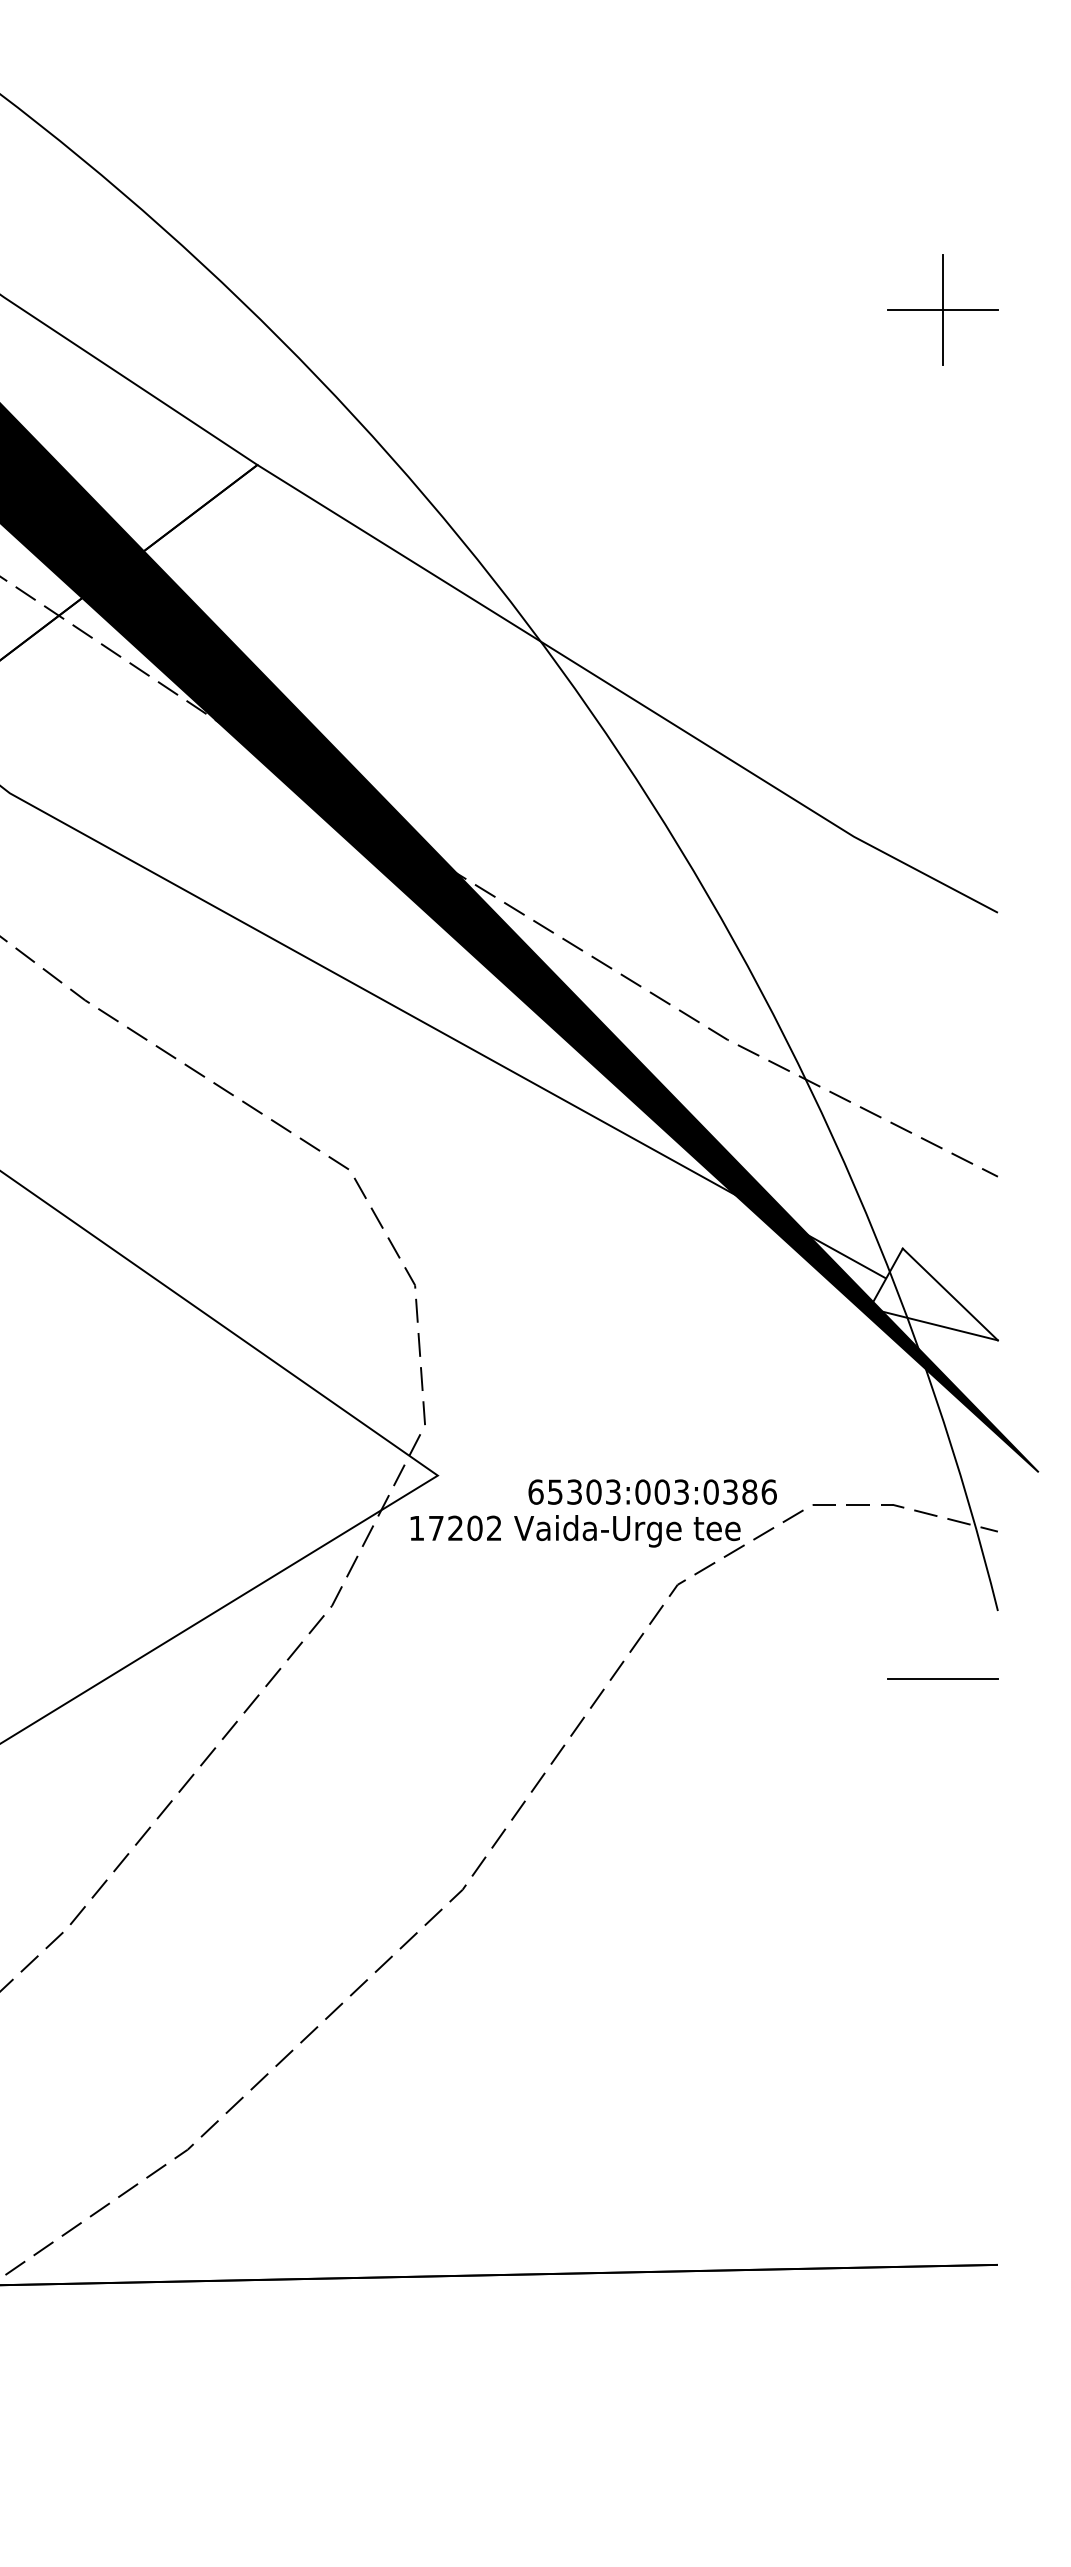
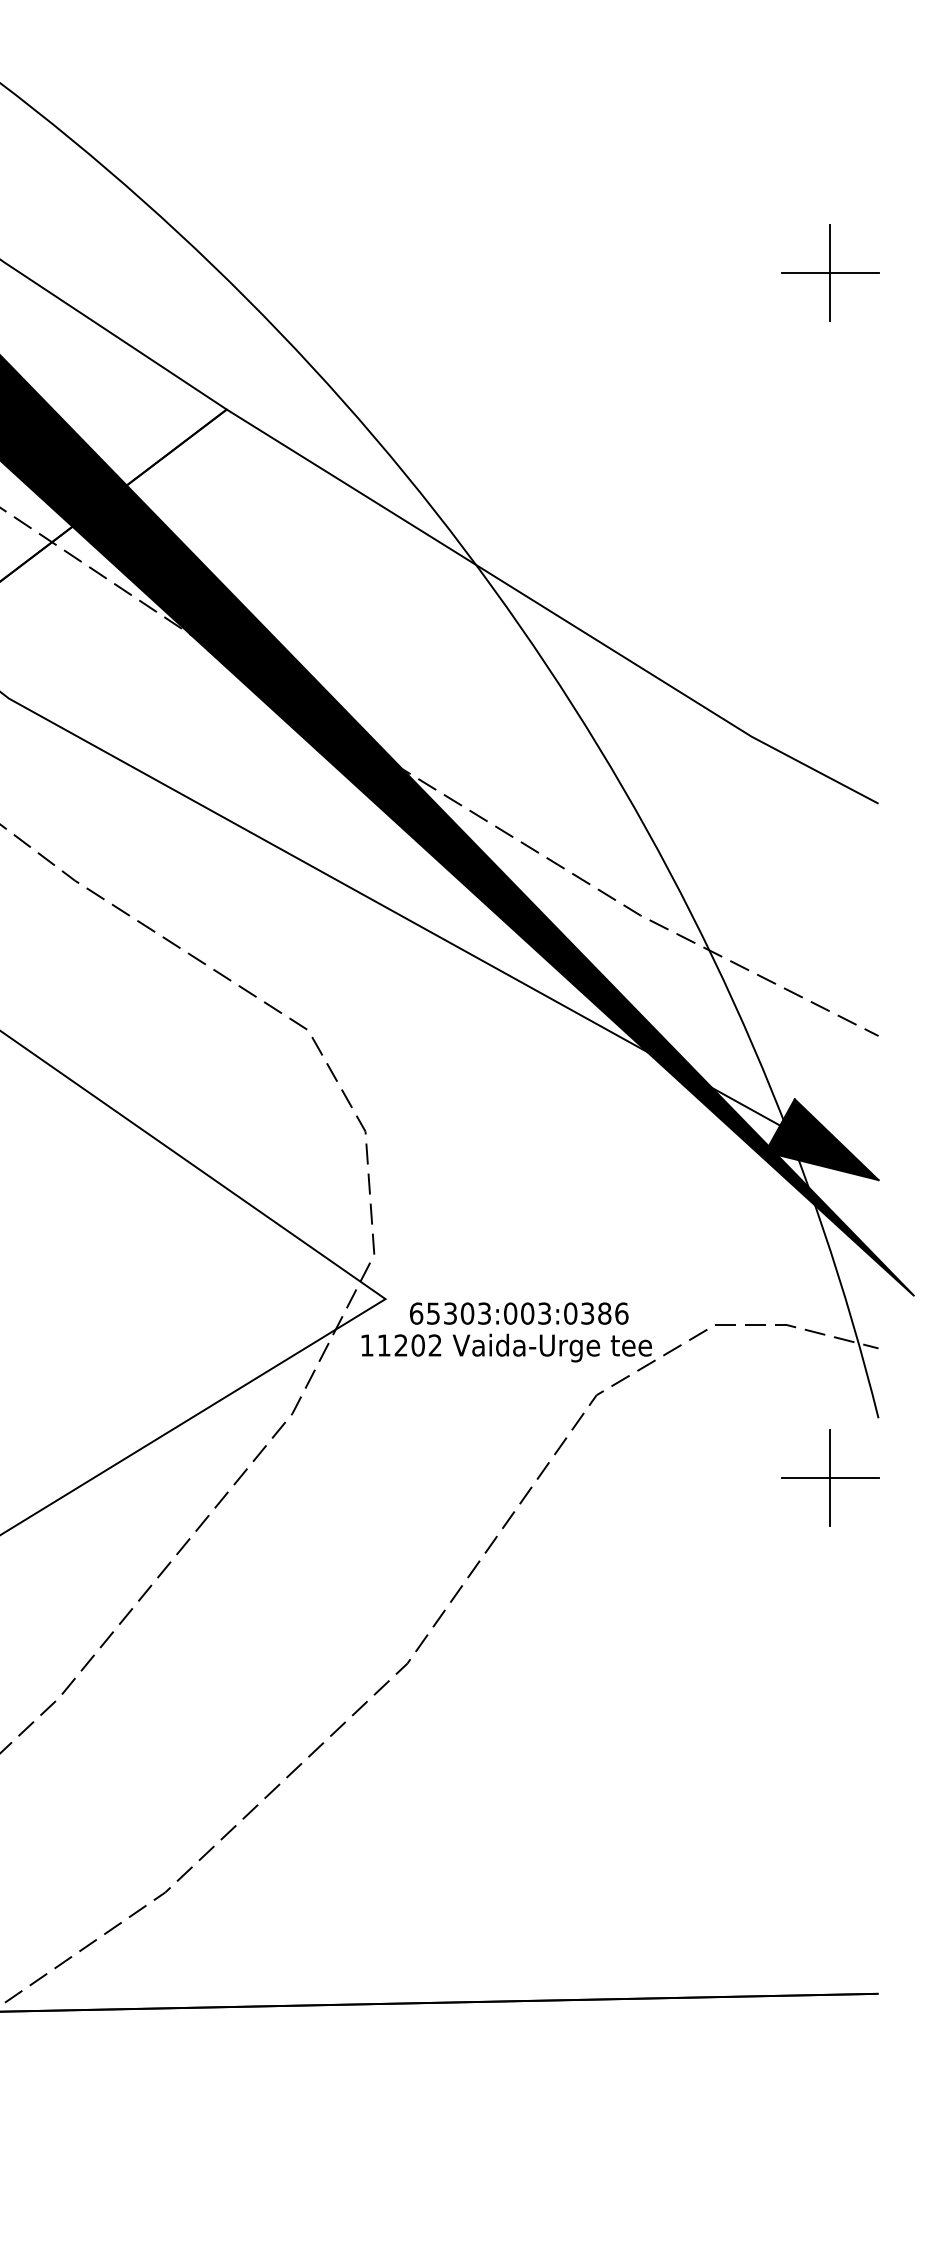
fill: (933, 1294) -> (821, 1139), added
text: (652, 1491) -> (519, 1313), moved
text: (436, 1528) -> (384, 1345), 17202 -> 11202
line: (943, 1678) -> (830, 1477), added

